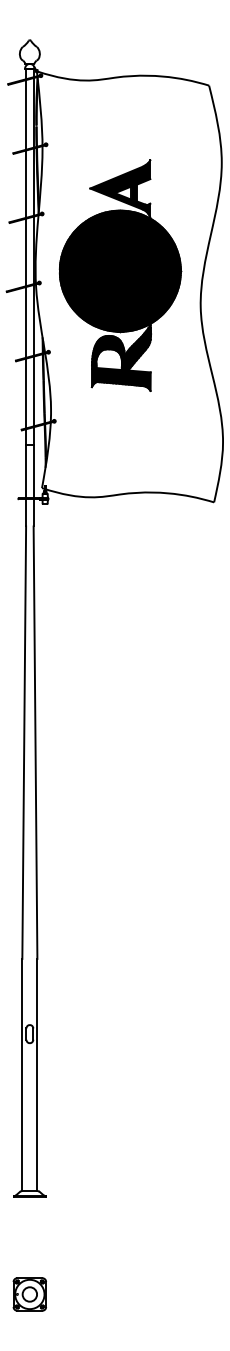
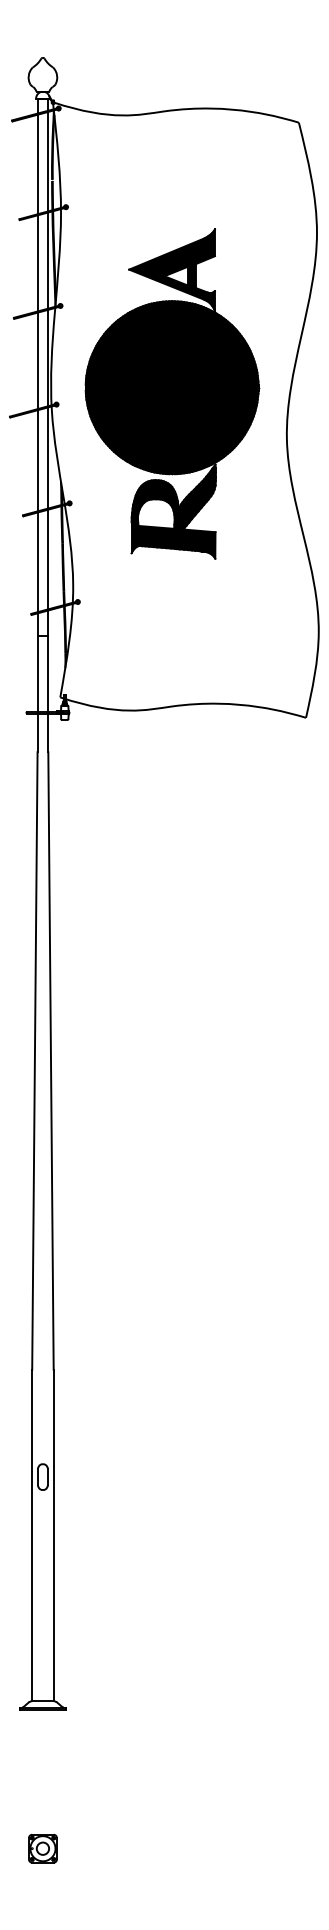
part: (29, 1294) -> (42, 1848), size x0.6

